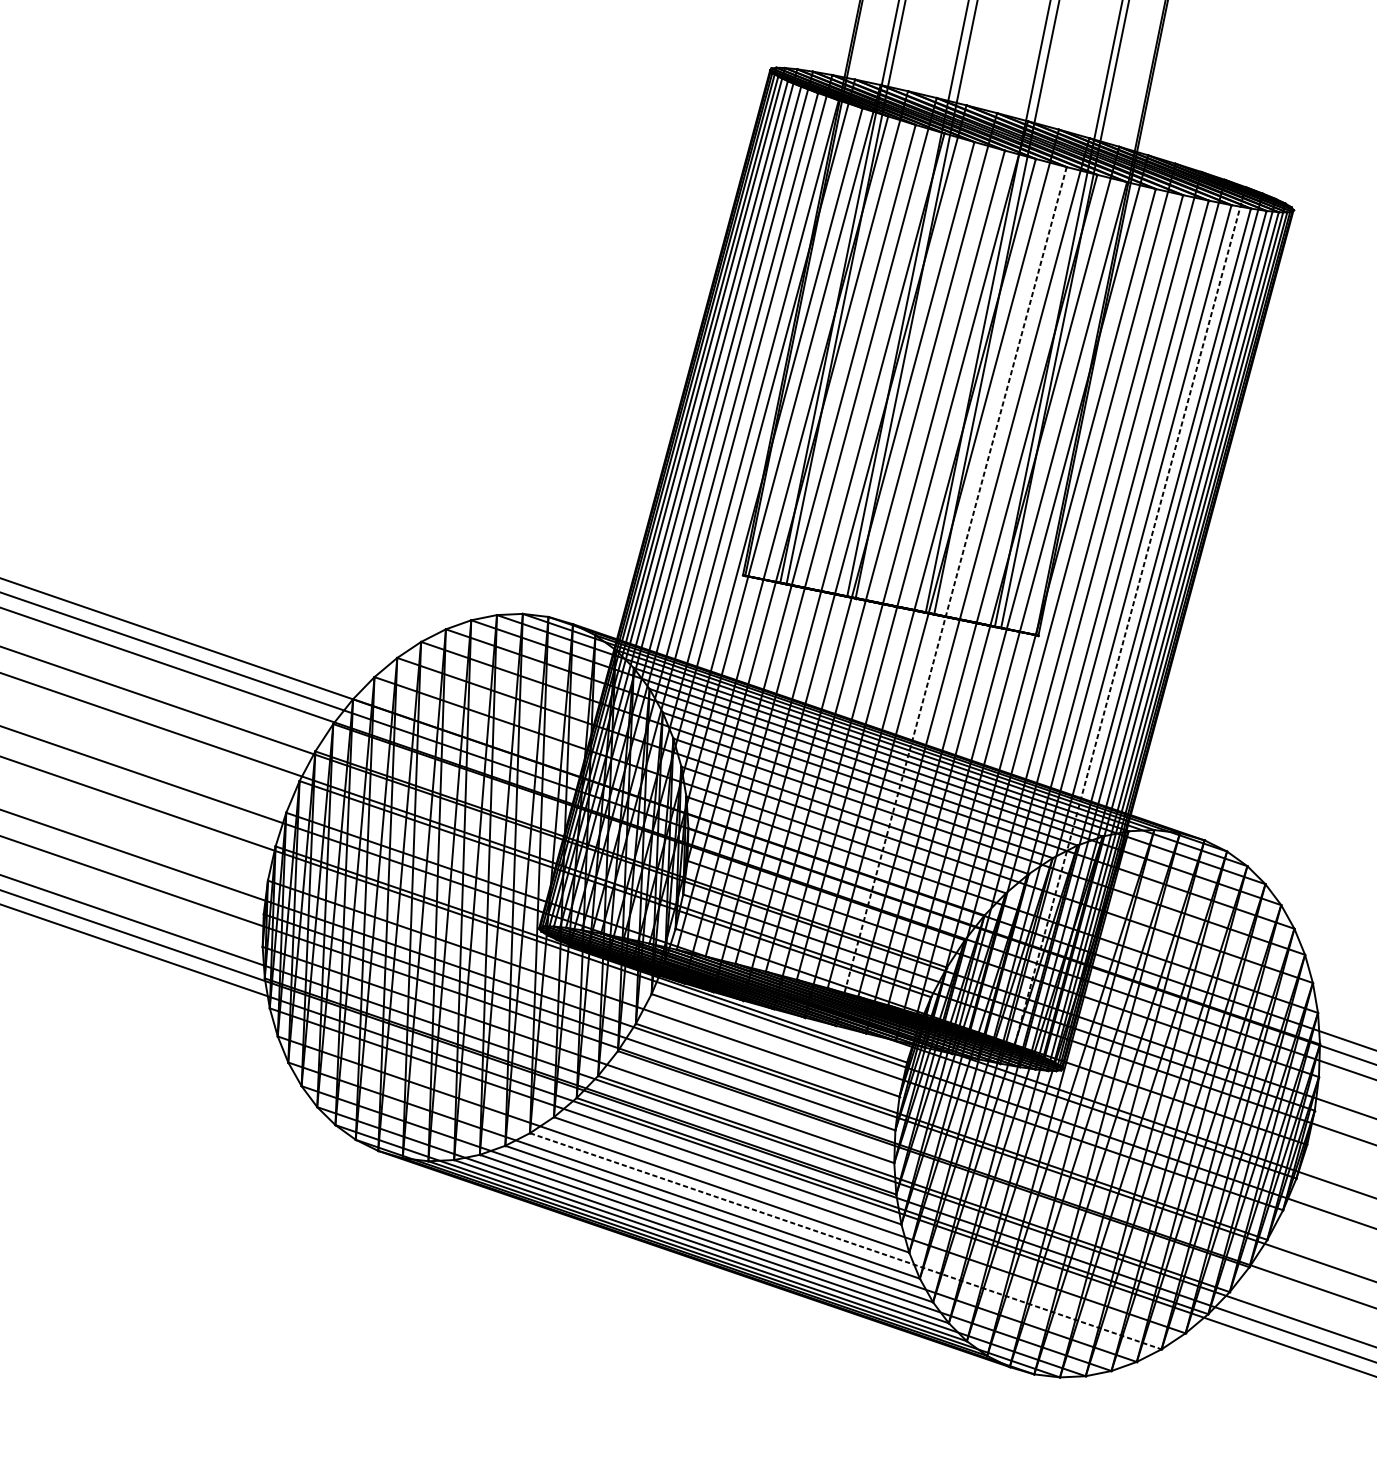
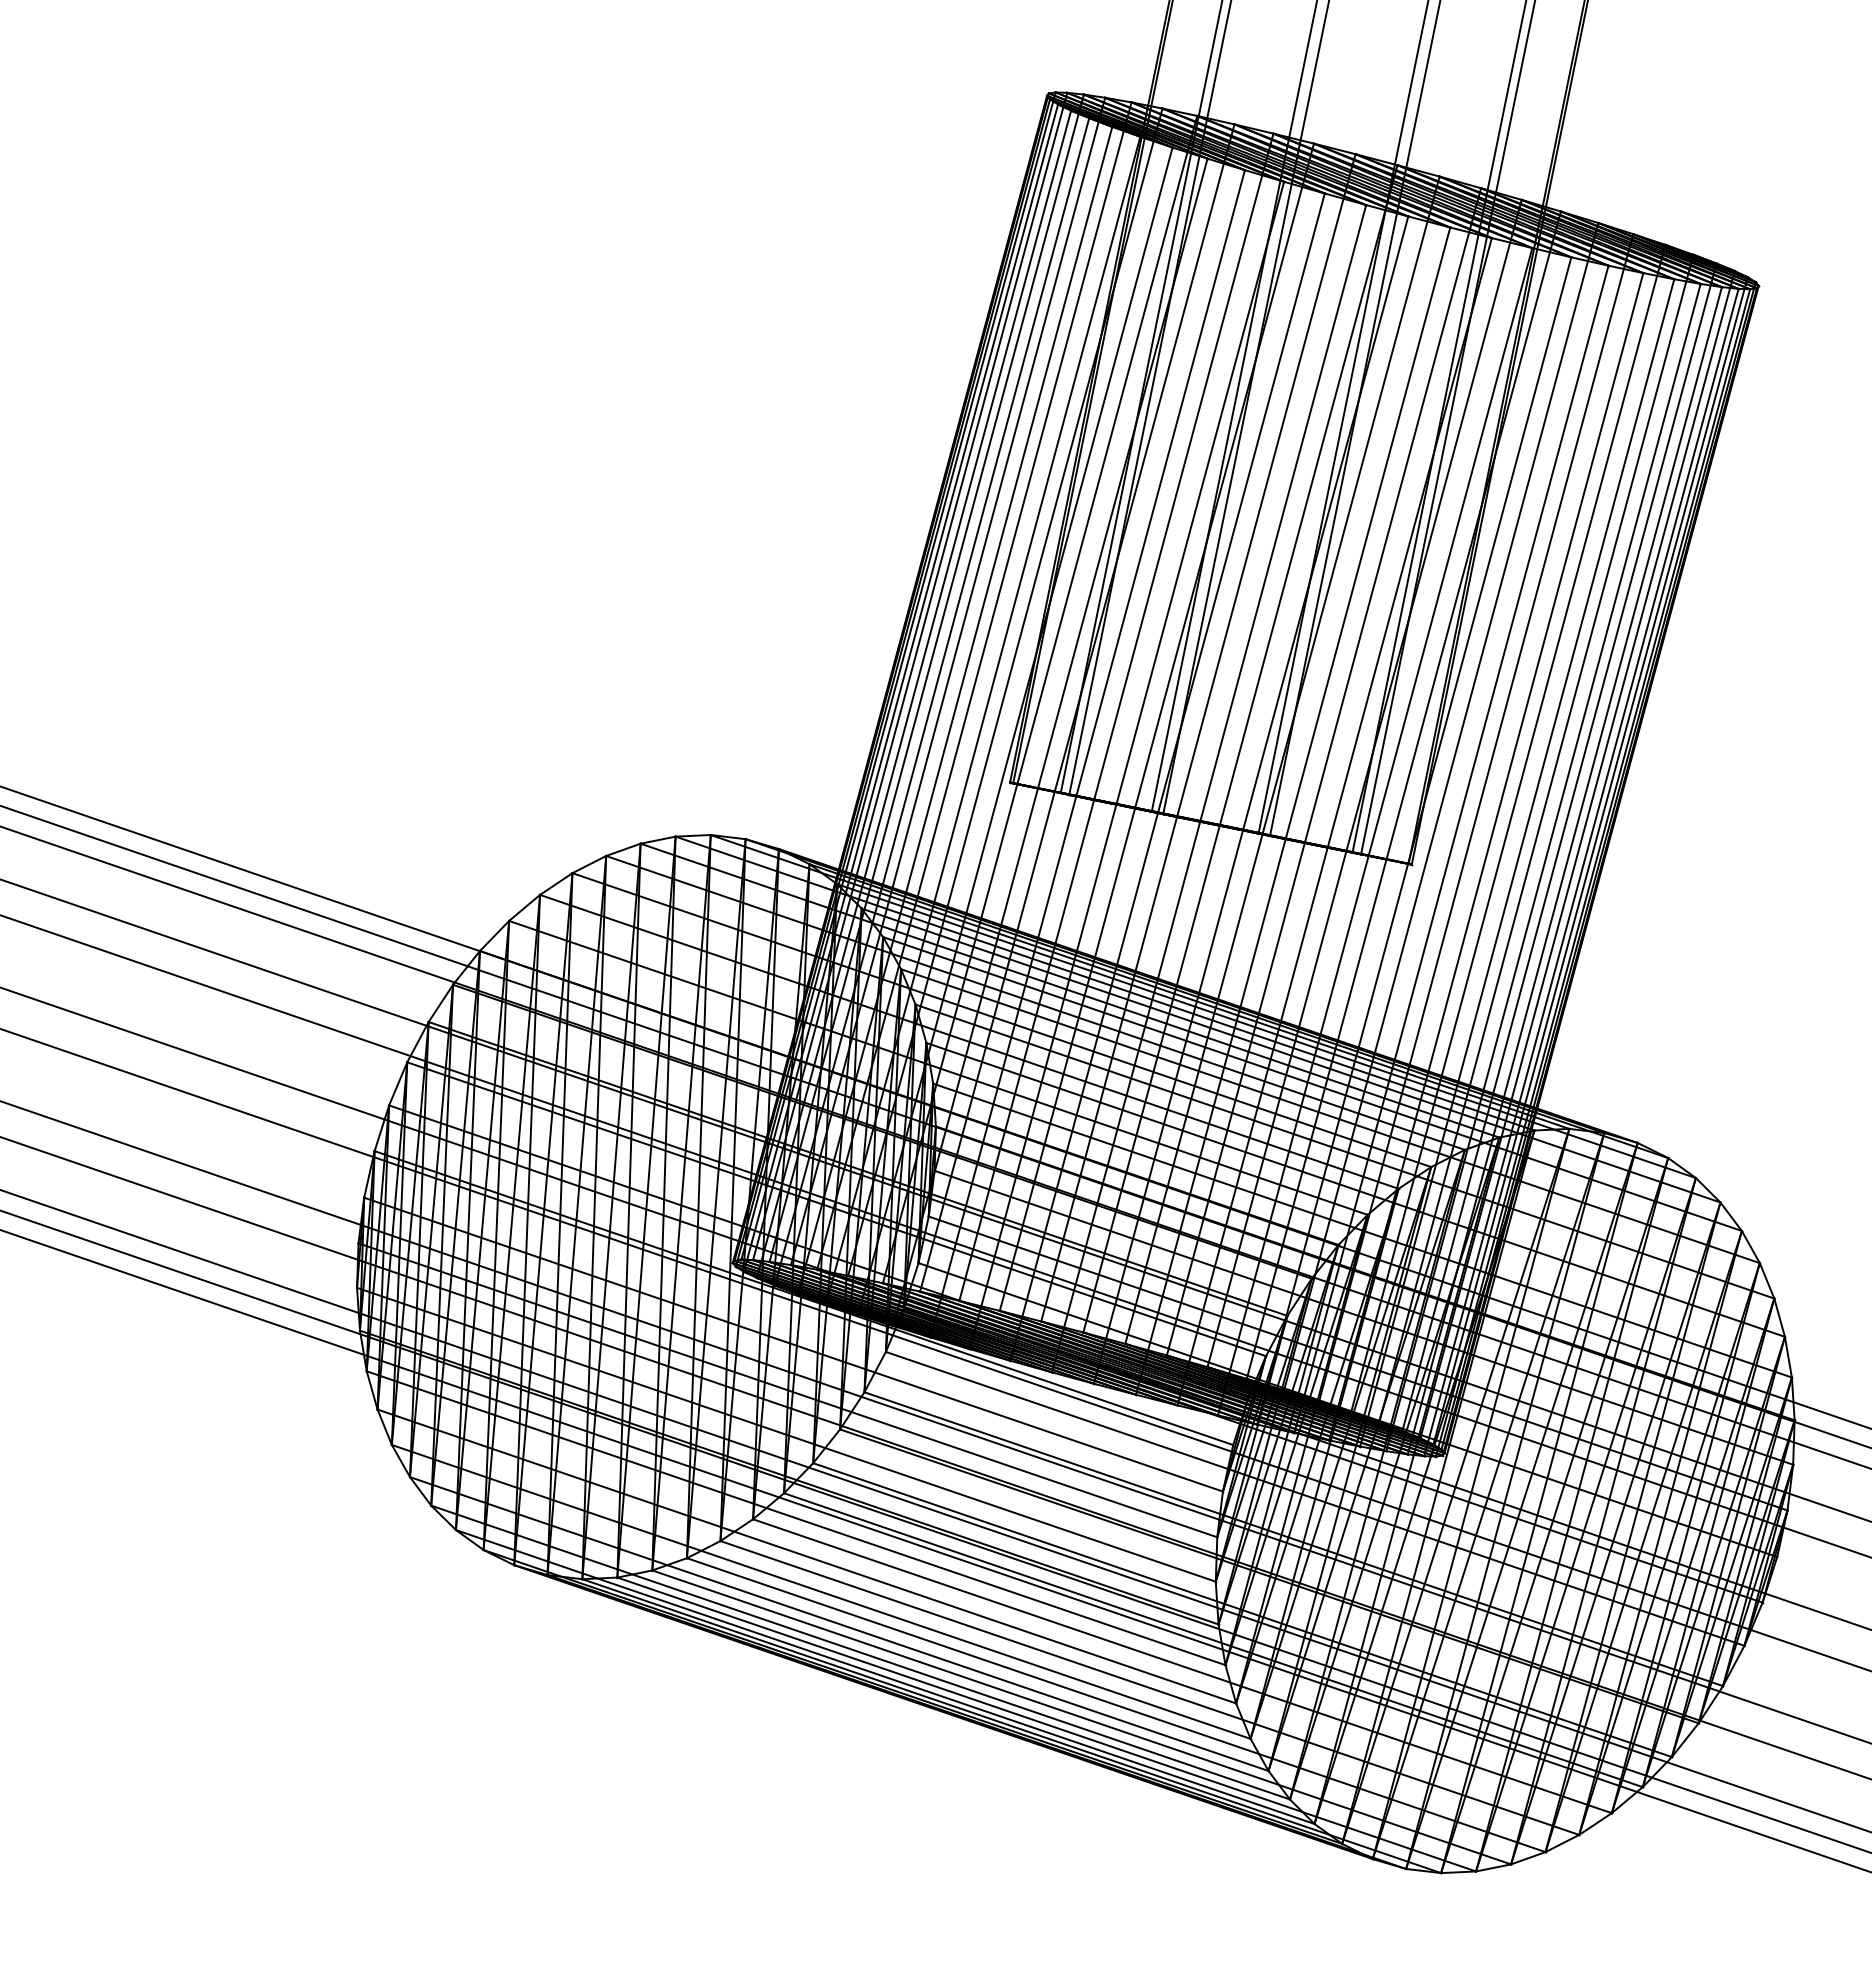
line: (951, 596) -> (1293, 811), dashed -> solid
line: (1130, 616) -> (1536, 838), dashed -> solid
line: (845, 1241) -> (1149, 1688), dashed -> solid

